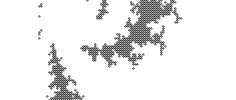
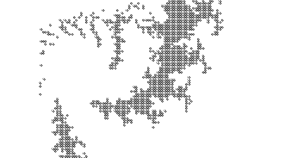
part: (39, 33) -> (41, 86), size x1.6

